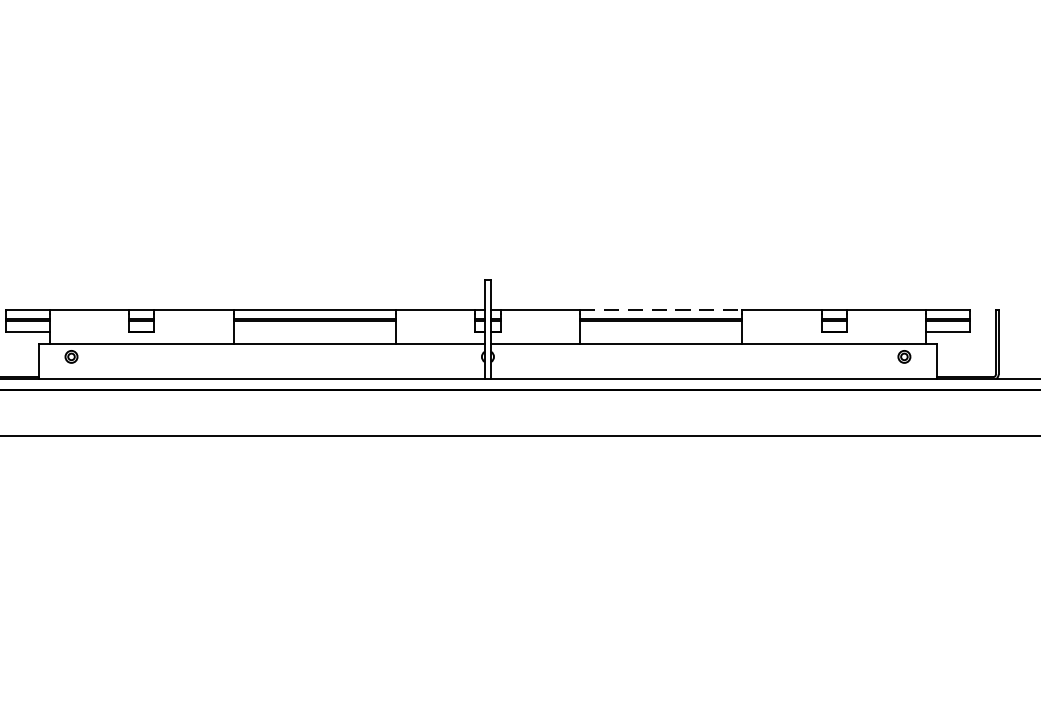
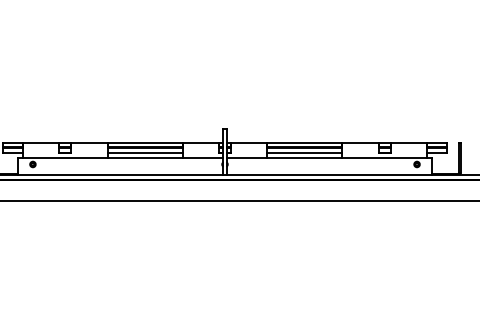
line: (662, 309) -> (305, 142), dashed -> solid
line: (313, 330) -> (144, 152), added
line: (660, 330) -> (304, 152), added

